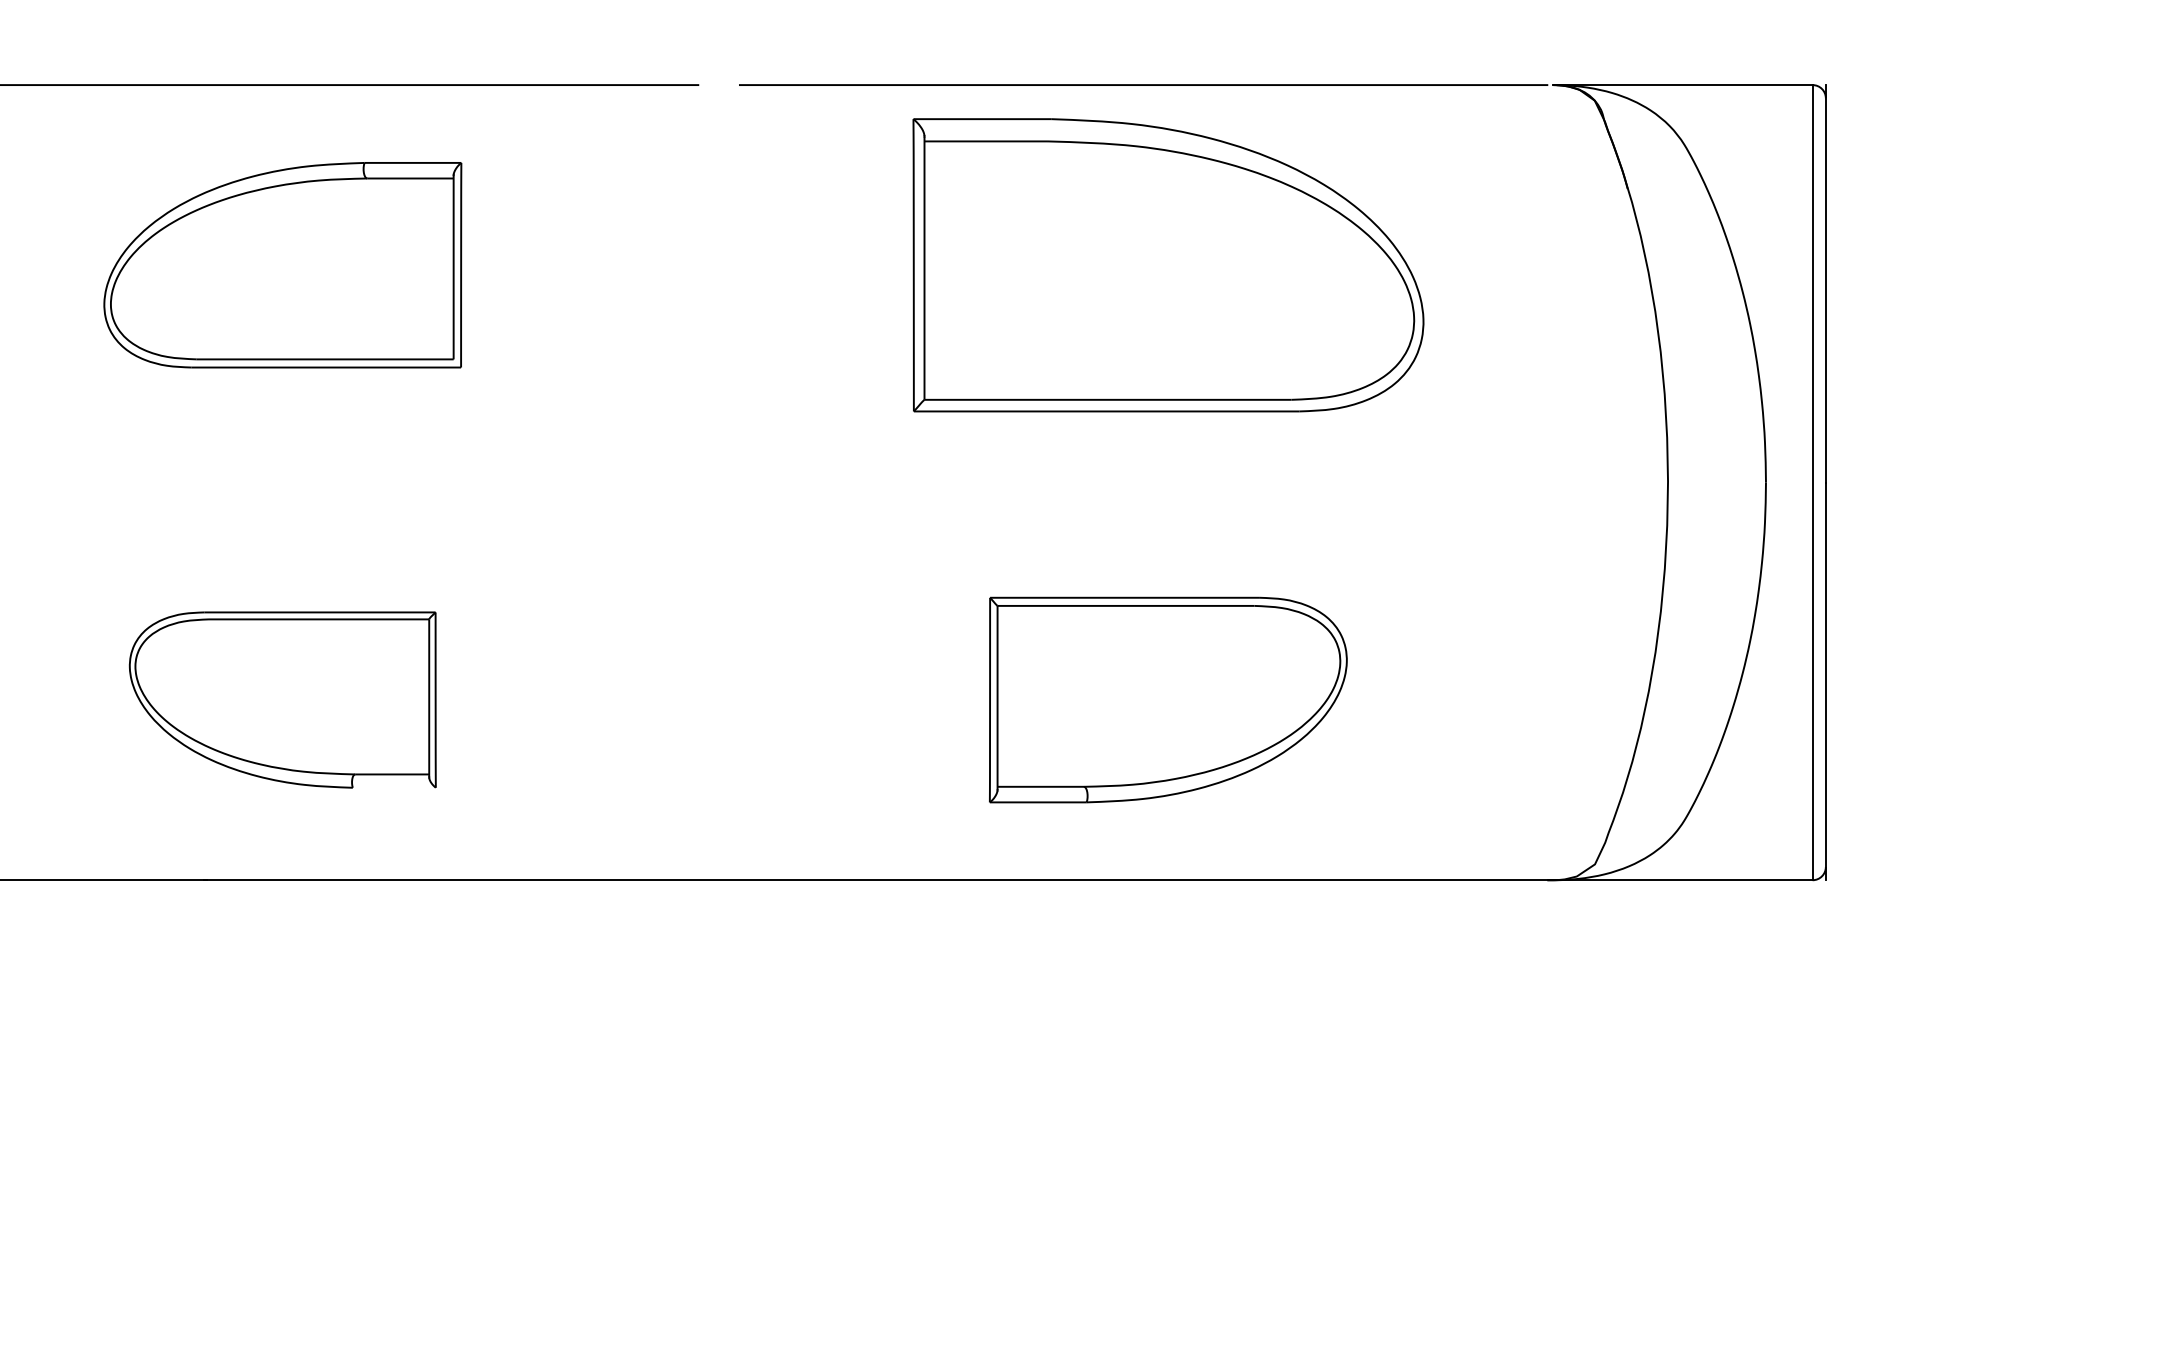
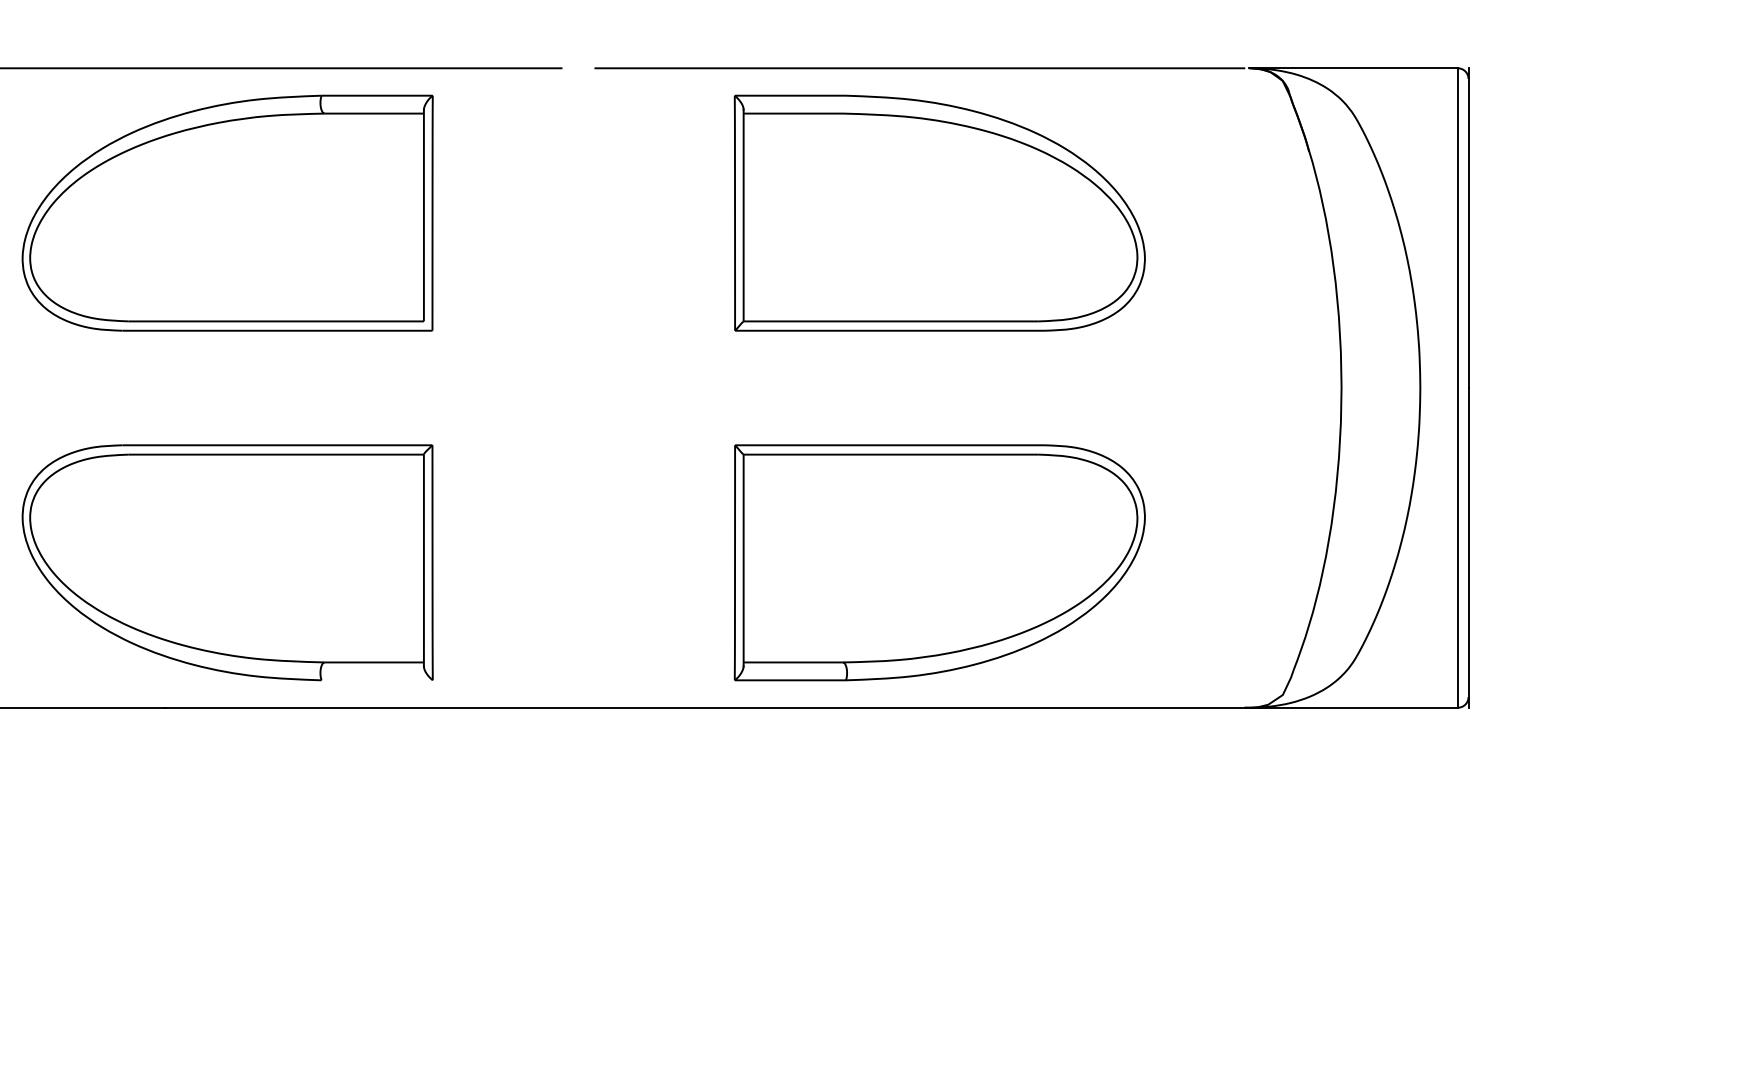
part: (282, 264) -> (227, 212), size x1.43
part: (282, 699) -> (227, 562), size x1.67
part: (1168, 699) -> (939, 562), size x1.43

